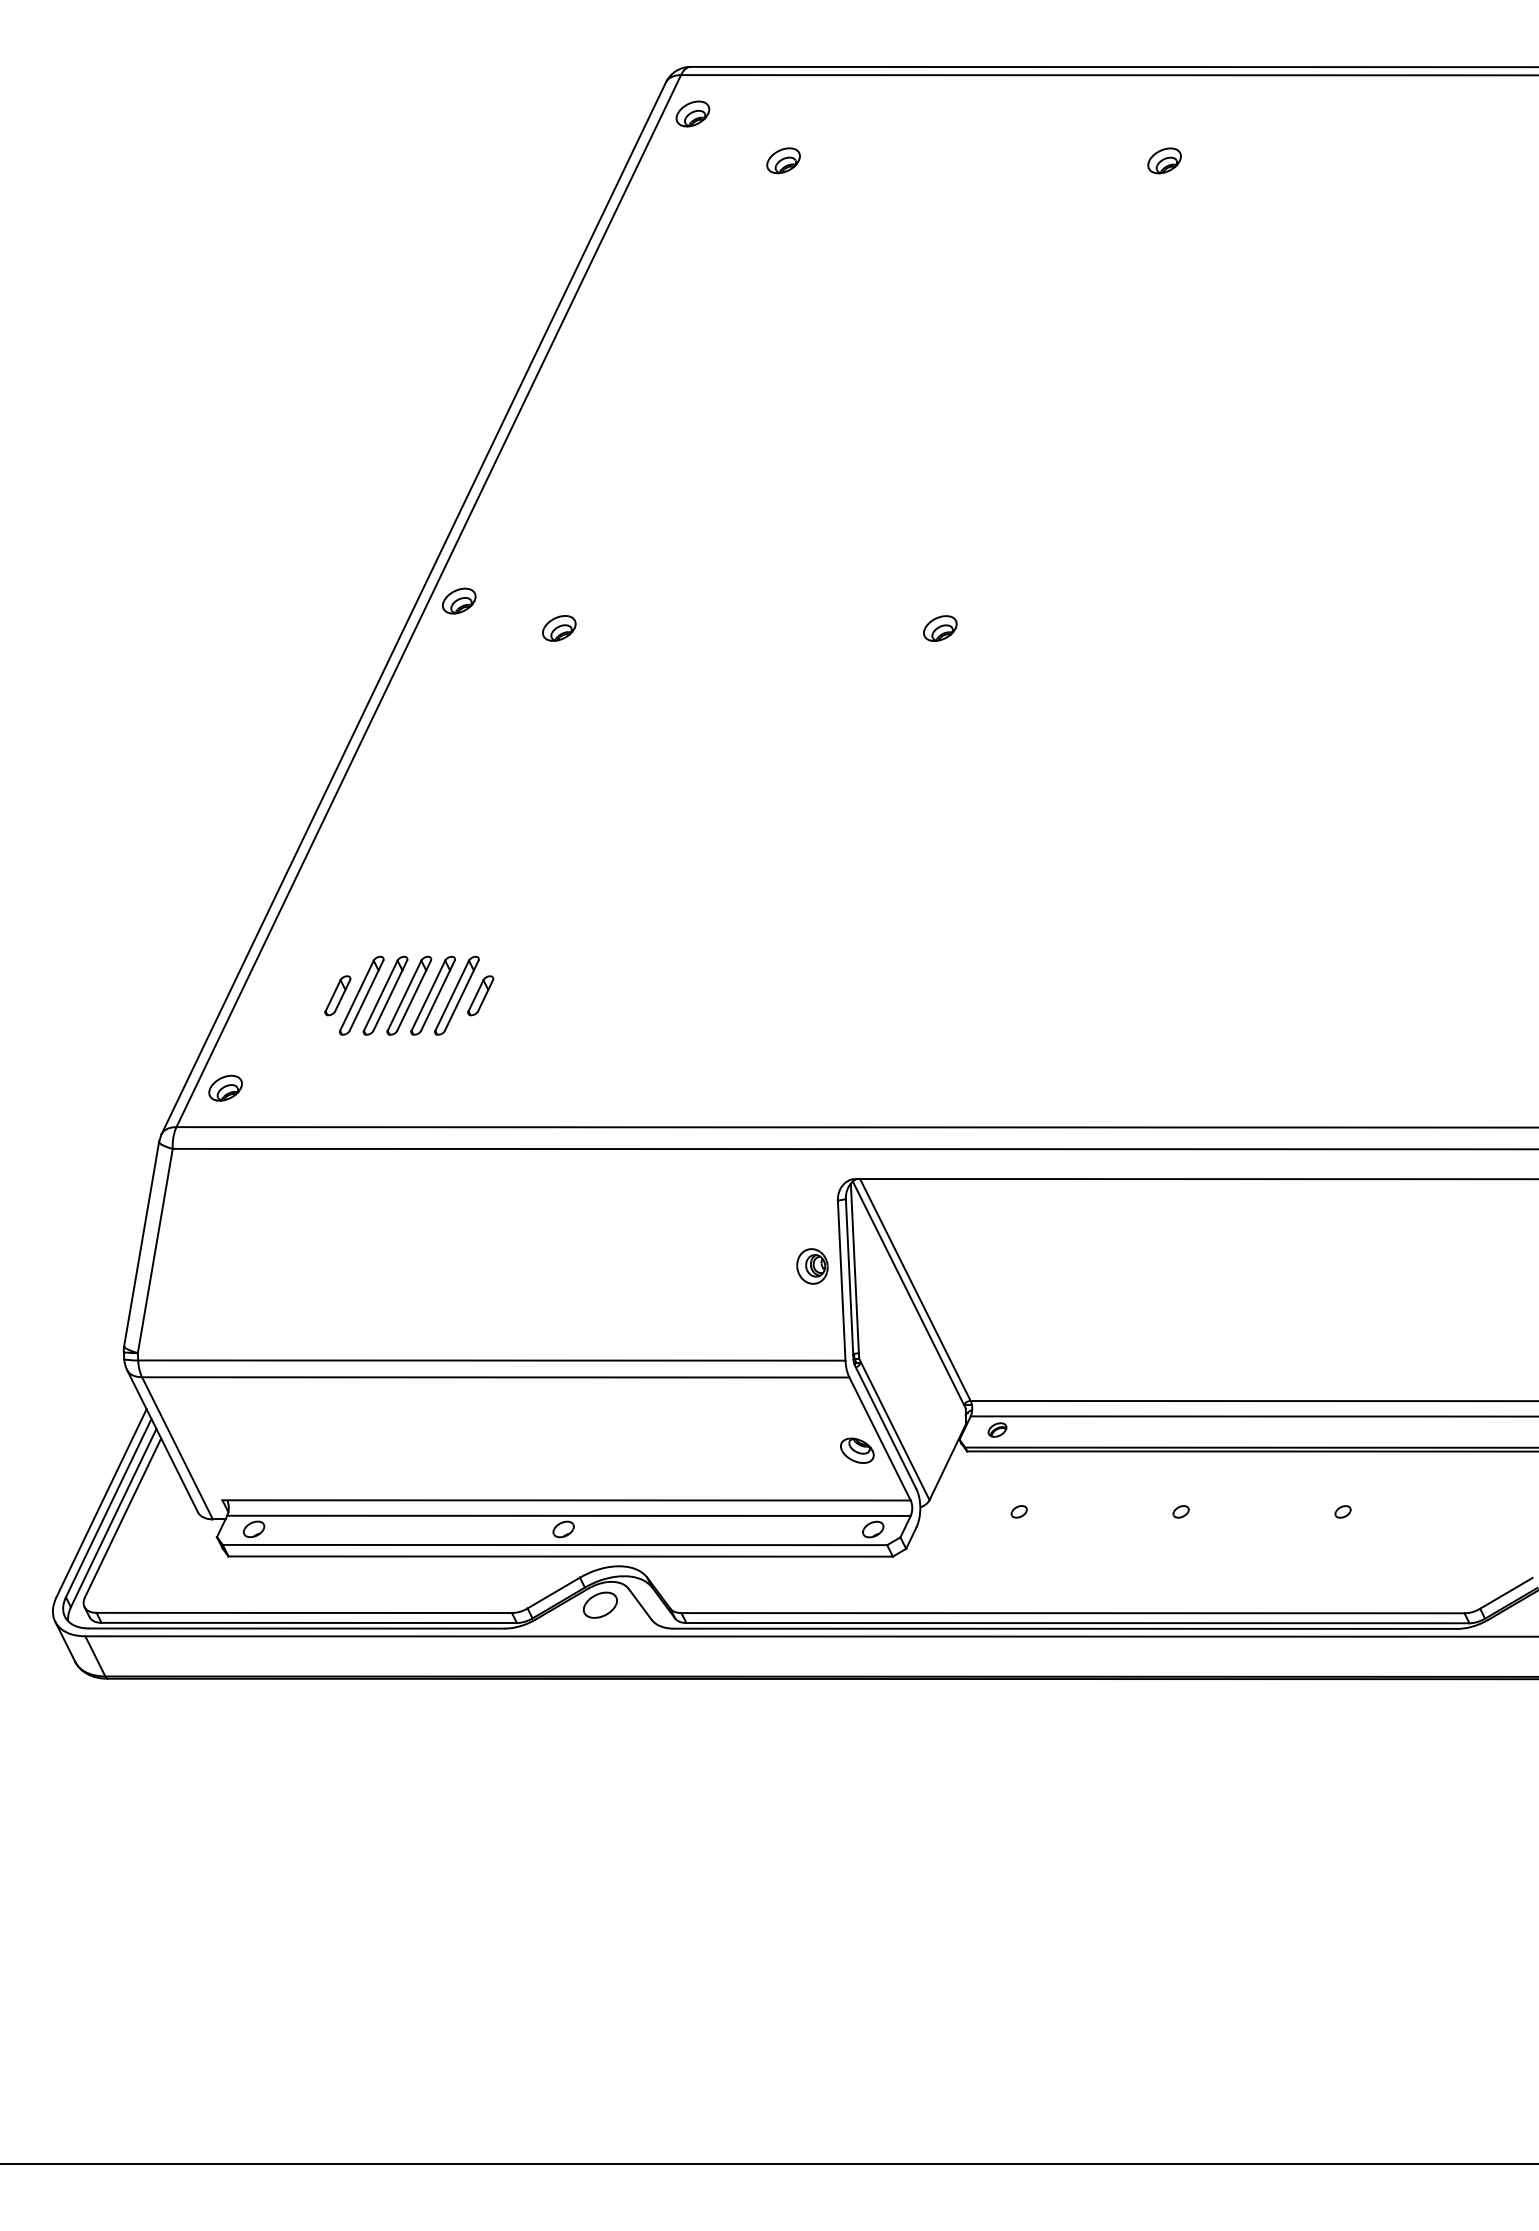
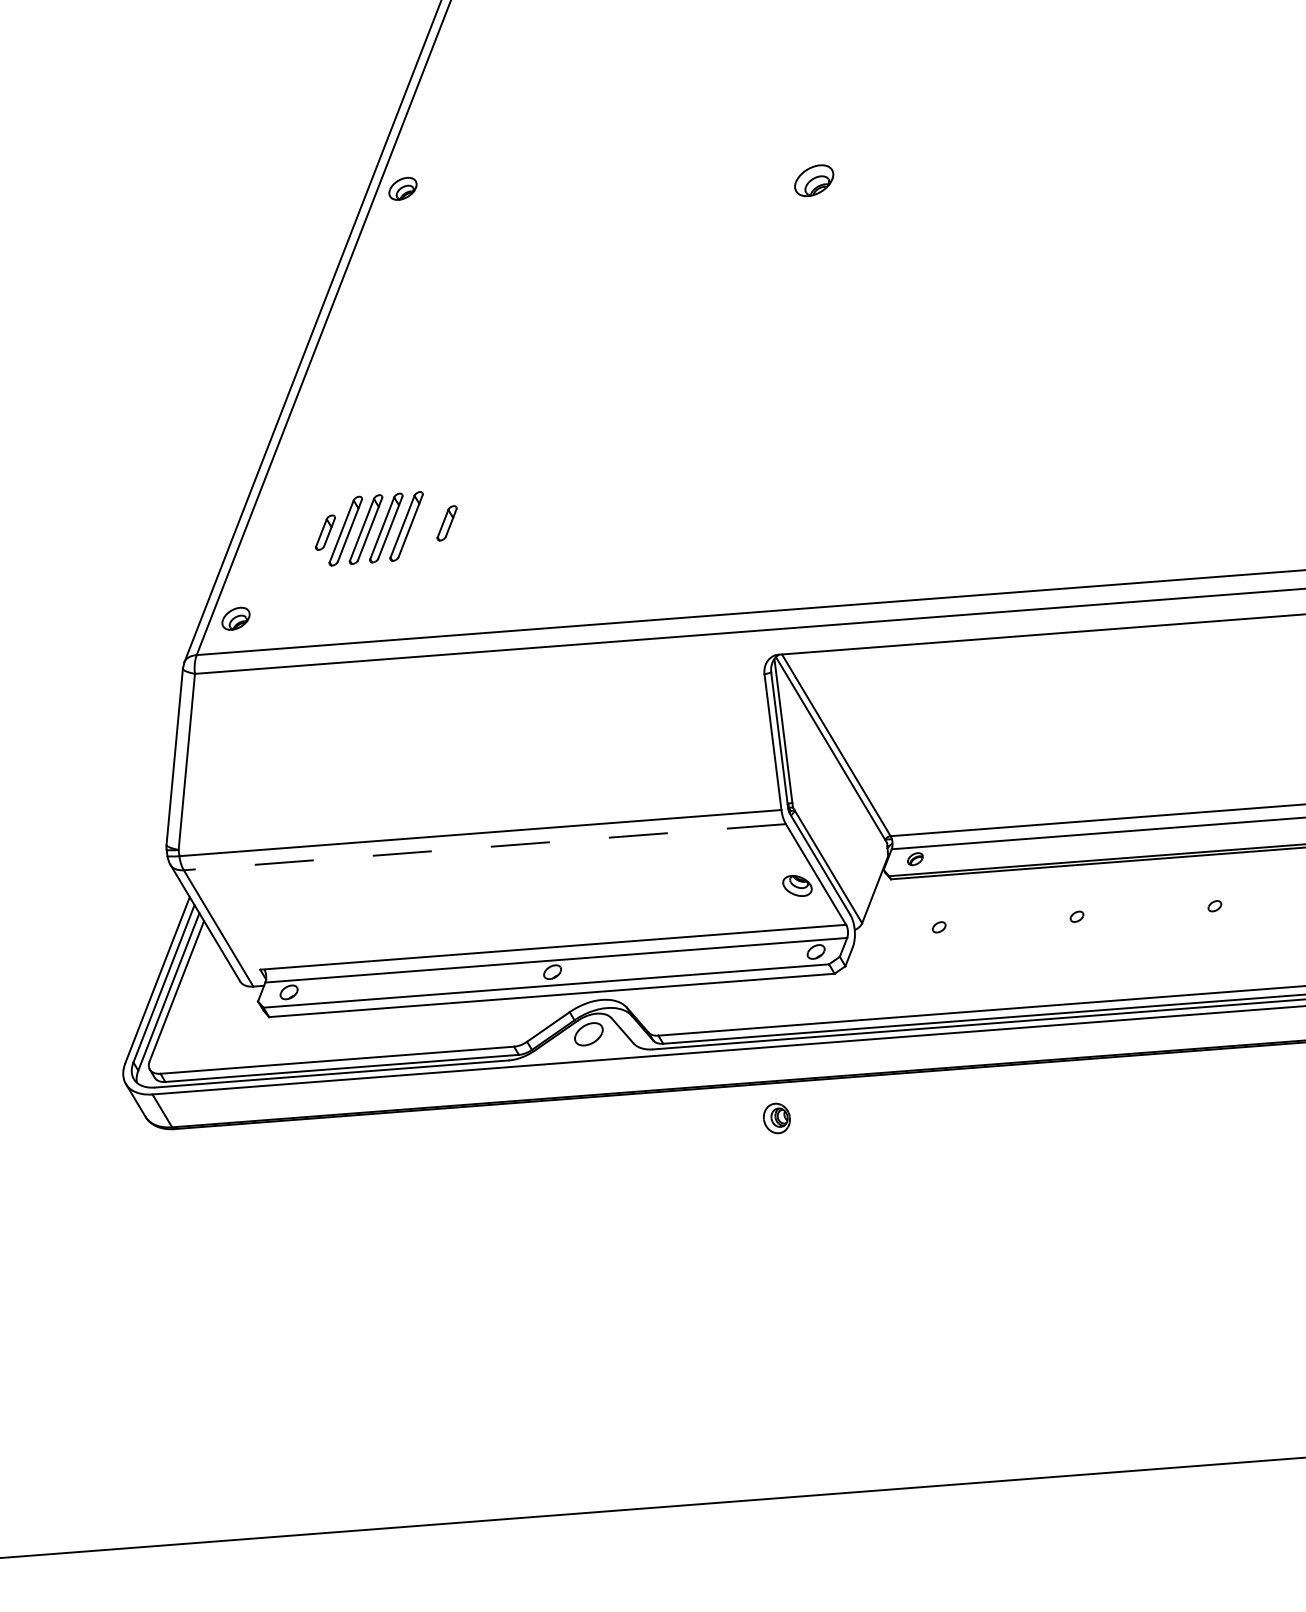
part: (559, 628) -> (490, 205), removed
part: (940, 628) -> (814, 180), size x1.4
part: (456, 995) -> (426, 524), removed
part: (812, 1266) -> (776, 1118), moved
line: (495, 1377) -> (484, 847), solid -> dashed

